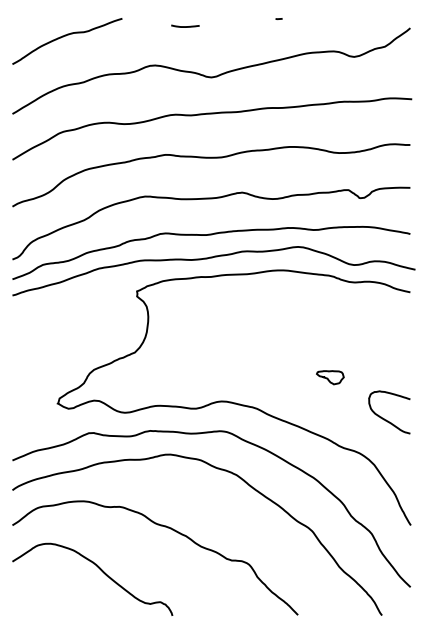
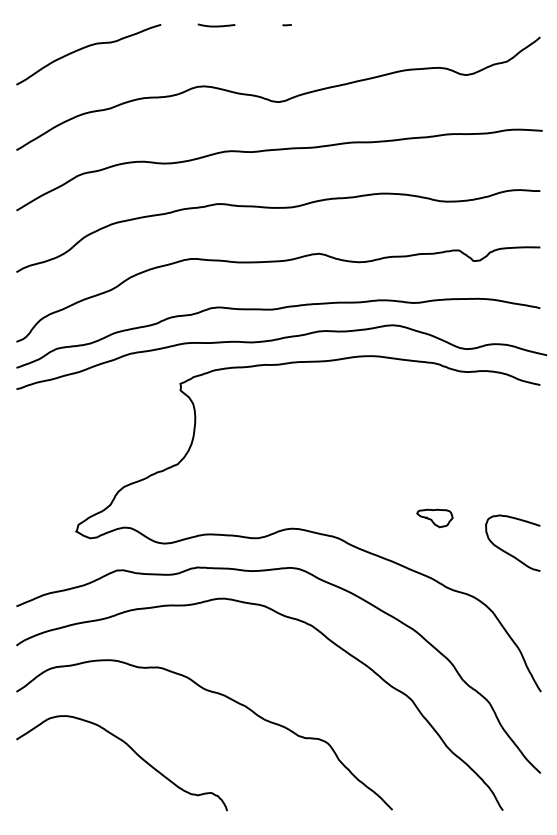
line: (278, 18) -> (286, 24), moved
line: (185, 26) -> (216, 25), moved
part: (330, 377) -> (435, 518), moved

